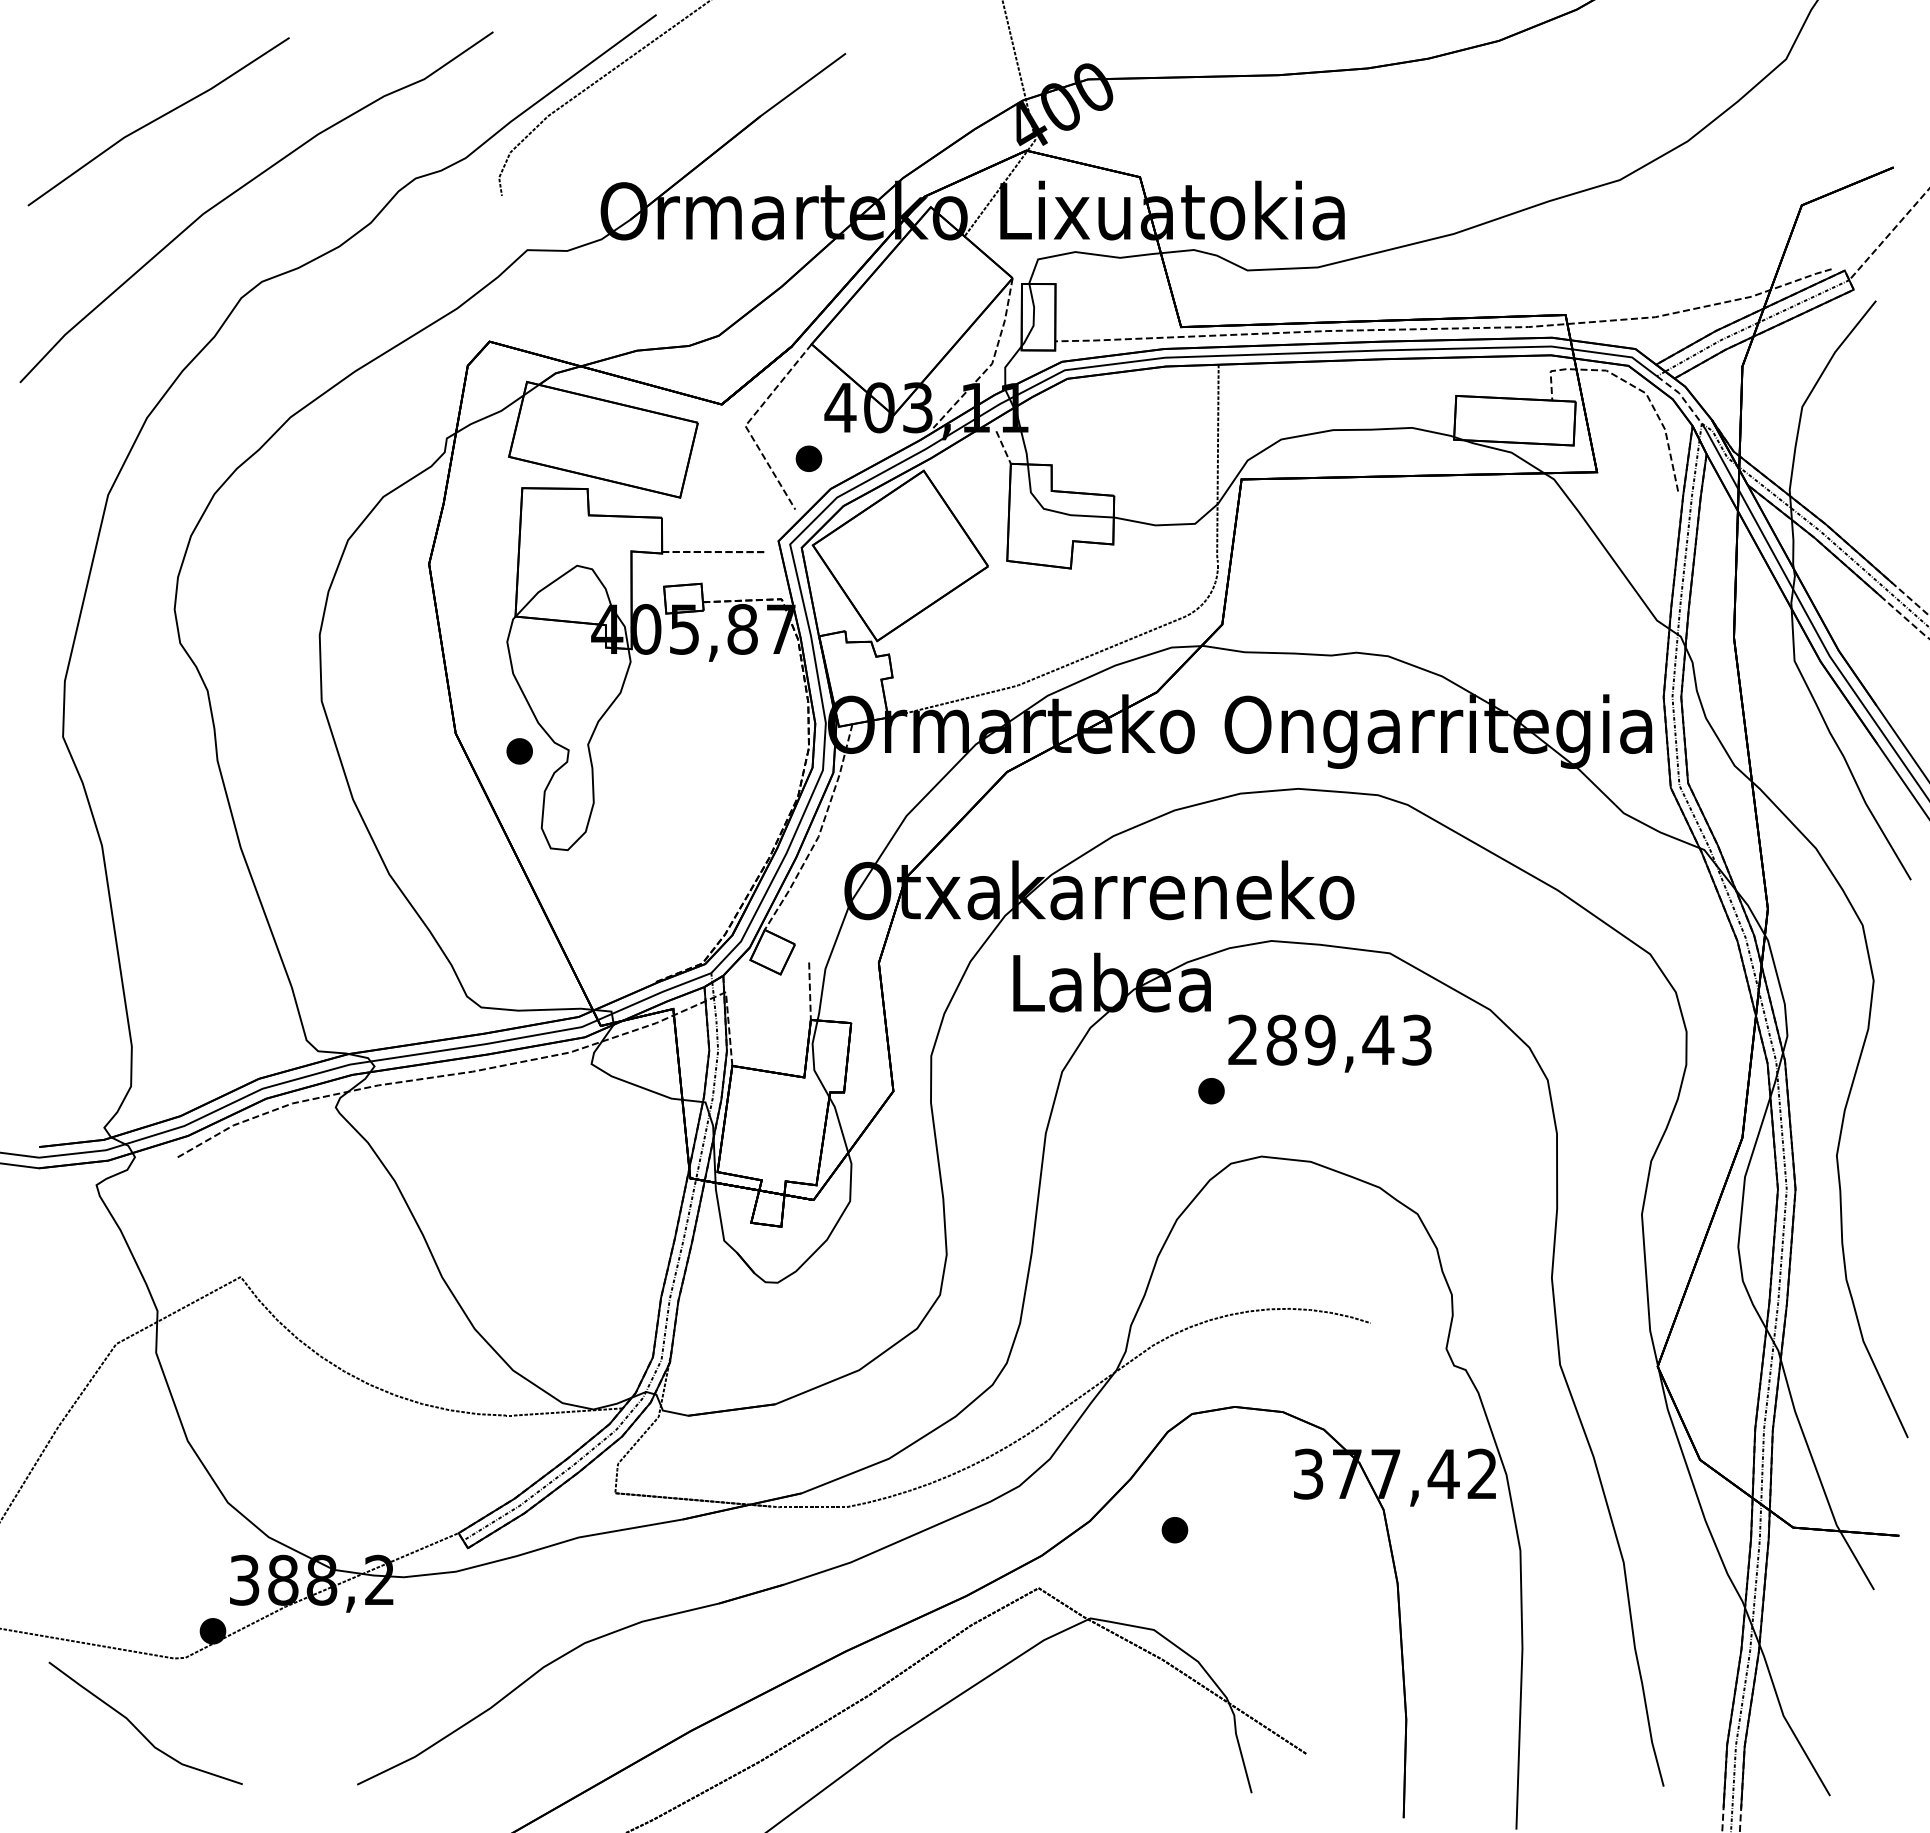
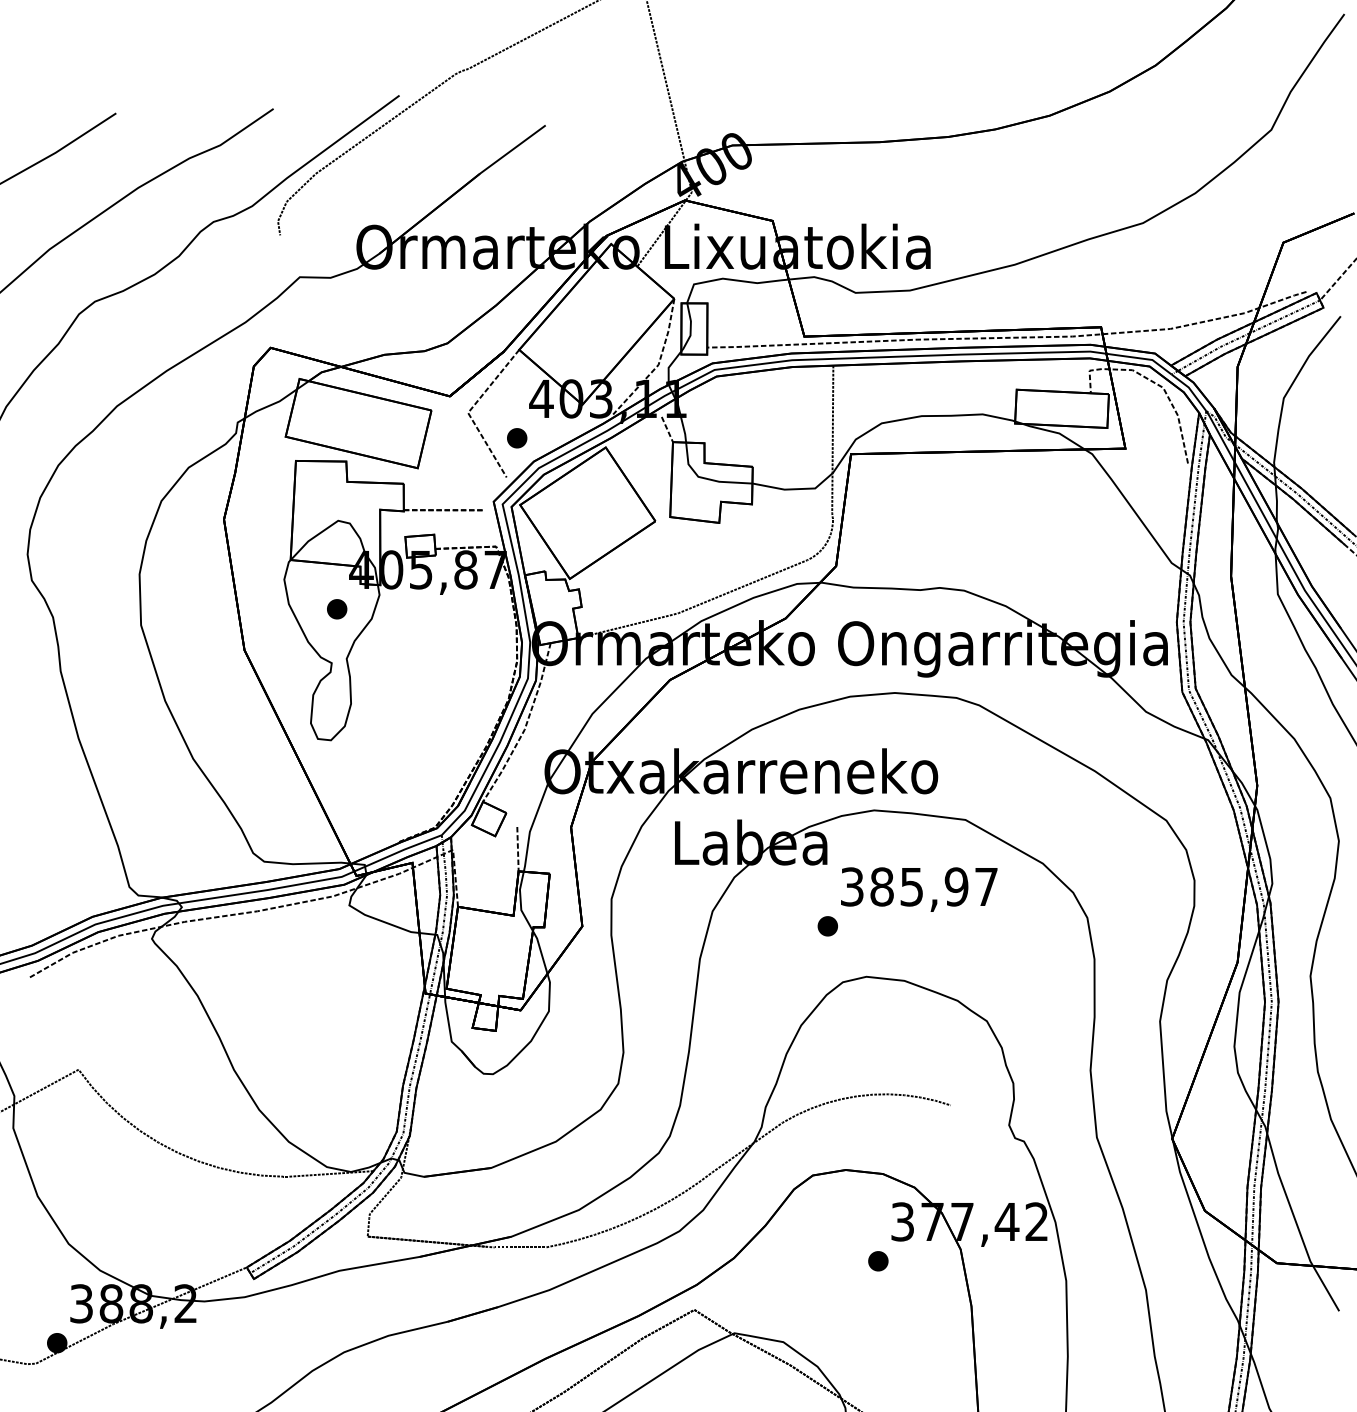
line: (1682, 397) -> (1191, 390), dashed -> solid
part: (519, 751) -> (336, 609), moved
text: (1329, 1039) -> (918, 886), 289,43 -> 385,97
part: (1174, 1530) -> (878, 1261), moved

